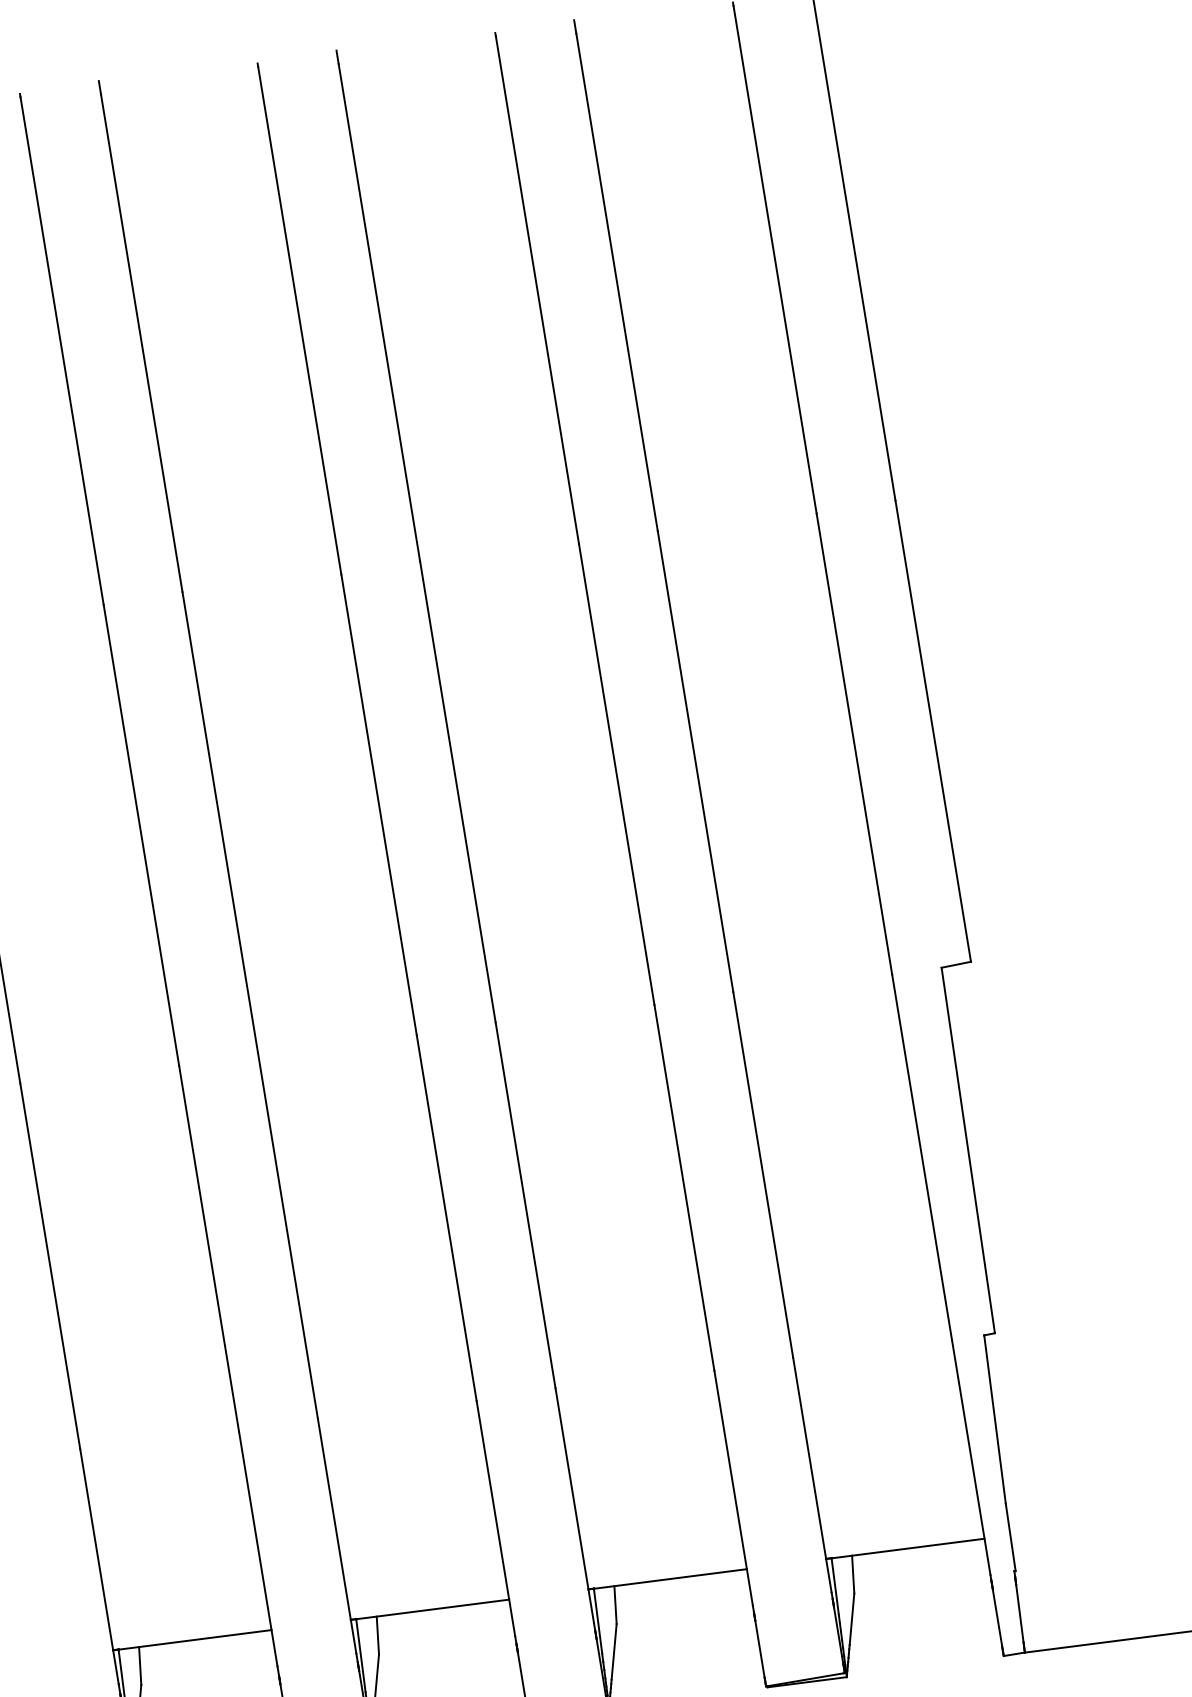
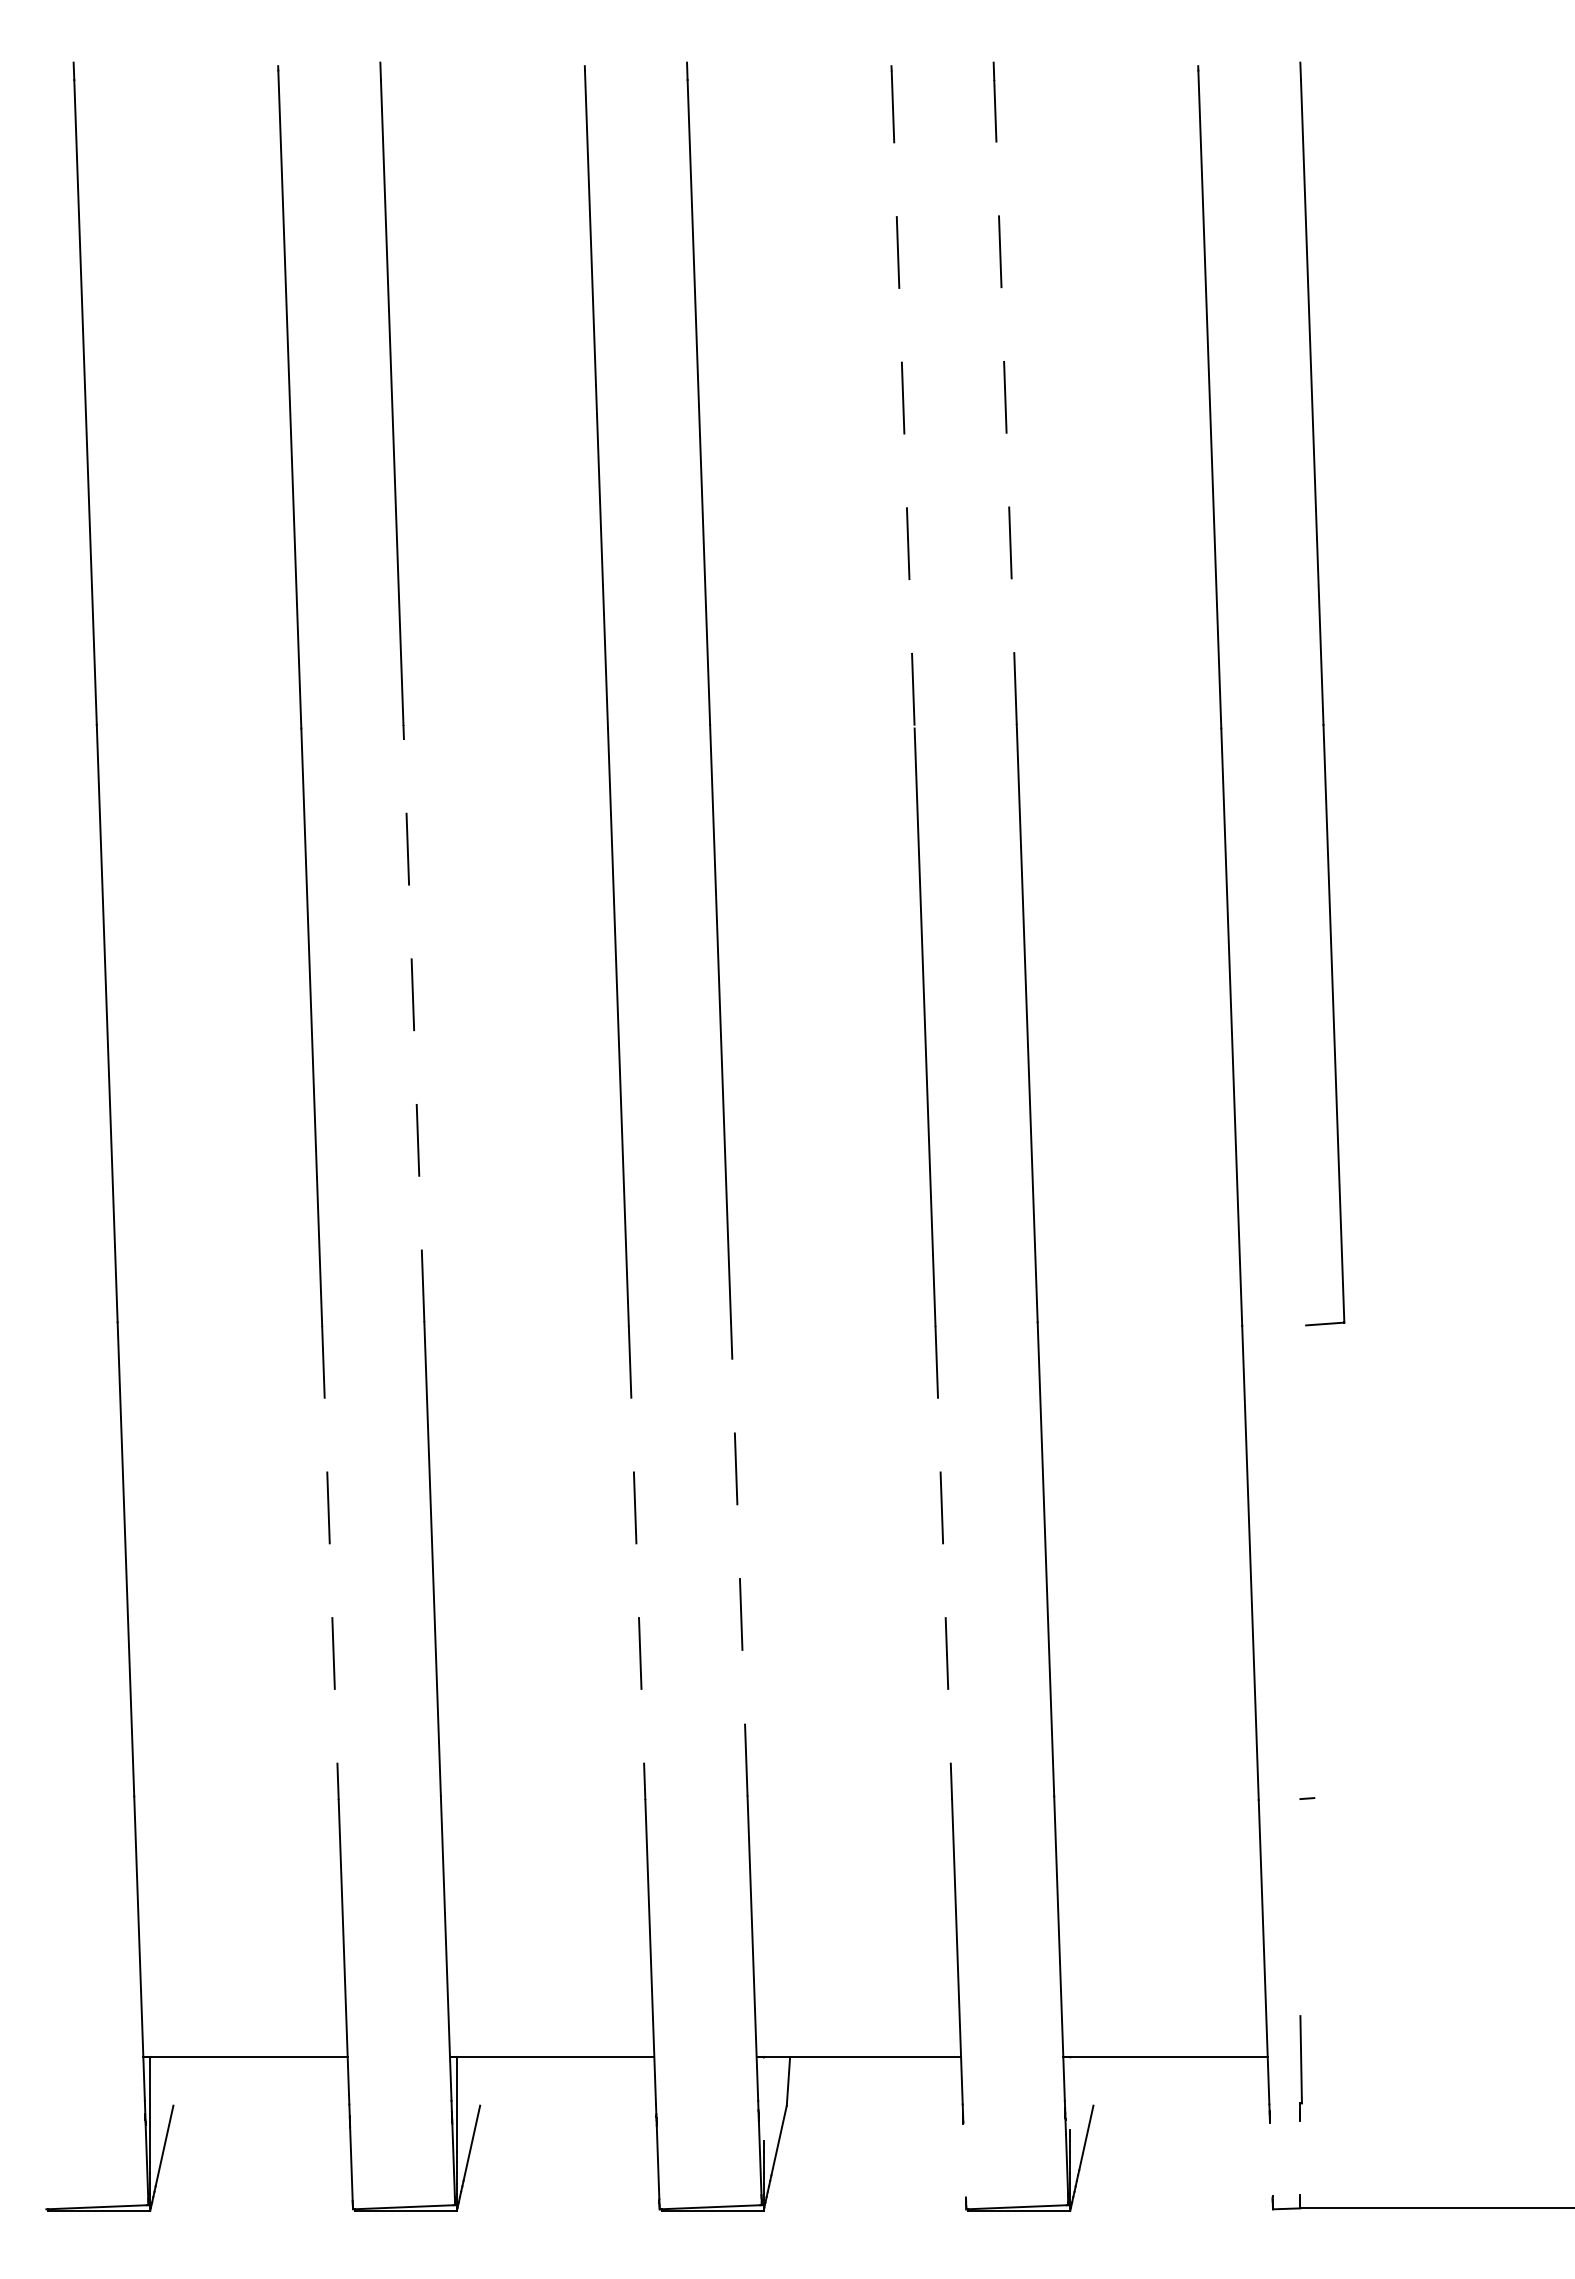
line: (617, 282) -> (1005, 402), solid -> dashed
line: (537, 290) -> (903, 400), solid -> dashed
line: (219, 822) -> (413, 1023), solid -> dashed
line: (968, 1150) -> (1310, 1561), removed
line: (684, 1188) -> (943, 1563), solid -> dashed
line: (525, 1204) -> (739, 1558), solid -> dashed
line: (447, 1218) -> (637, 1563), solid -> dashed
line: (209, 1249) -> (330, 1563), solid -> dashed
line: (995, 1419) -> (1300, 1907), removed
line: (852, 1574) -> (1094, 2081), removed
line: (835, 1586) -> (1070, 2093), removed
line: (1019, 1613) -> (1300, 2157), removed
line: (996, 1616) -> (1270, 2158), removed
line: (597, 1620) -> (763, 2098), removed
line: (377, 1635) -> (481, 2081), removed
line: (759, 1648) -> (964, 2160), removed
line: (139, 1666) -> (174, 2081), removed

